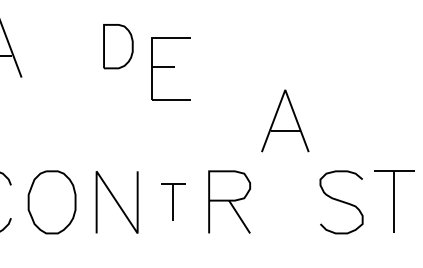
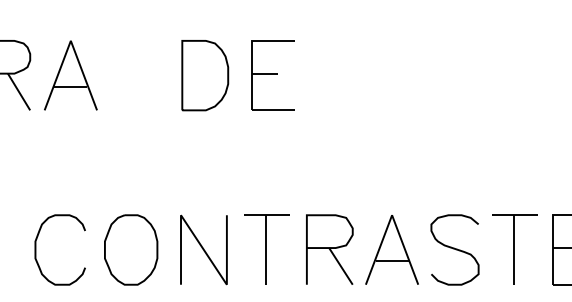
part: (118, 46) -> (205, 75), size x1.43
part: (170, 68) -> (272, 75), moved
part: (284, 120) -> (391, 249), moved
part: (173, 201) -> (266, 249), size x1.67

